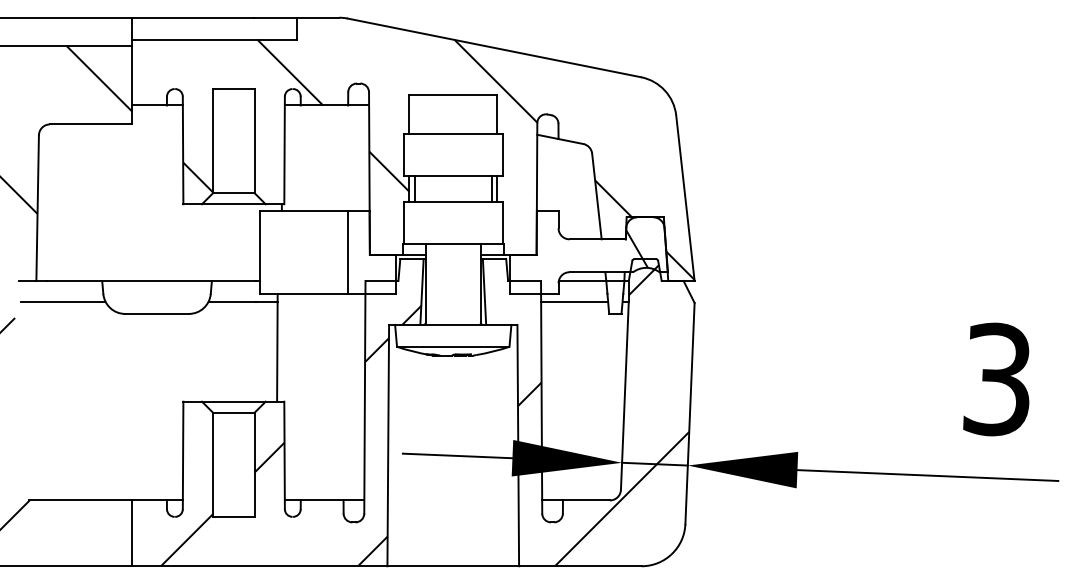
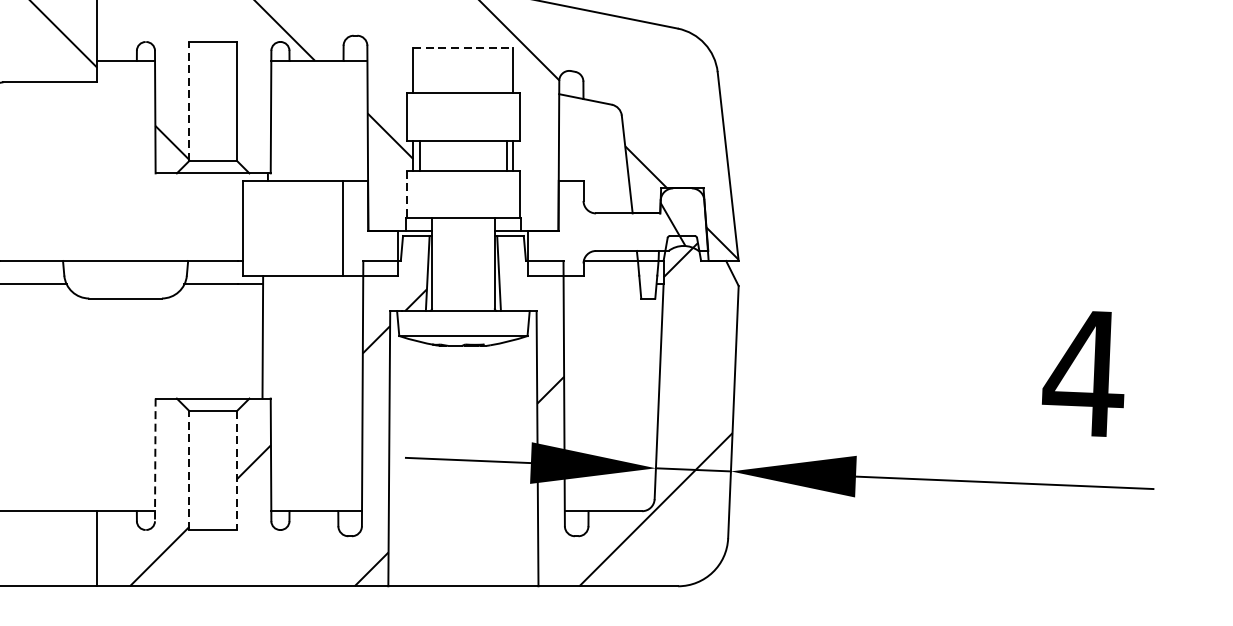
line: (453, 94) -> (463, 48), solid -> dashed
line: (213, 140) -> (189, 100), solid -> dashed
line: (403, 222) -> (406, 194), solid -> dashed
line: (574, 301) -> (601, 284), removed
text: (996, 379) -> (1082, 373), 3 -> 4
line: (183, 455) -> (155, 459), solid -> dashed
line: (213, 464) -> (189, 470), solid -> dashed
line: (254, 465) -> (236, 471), solid -> dashed

